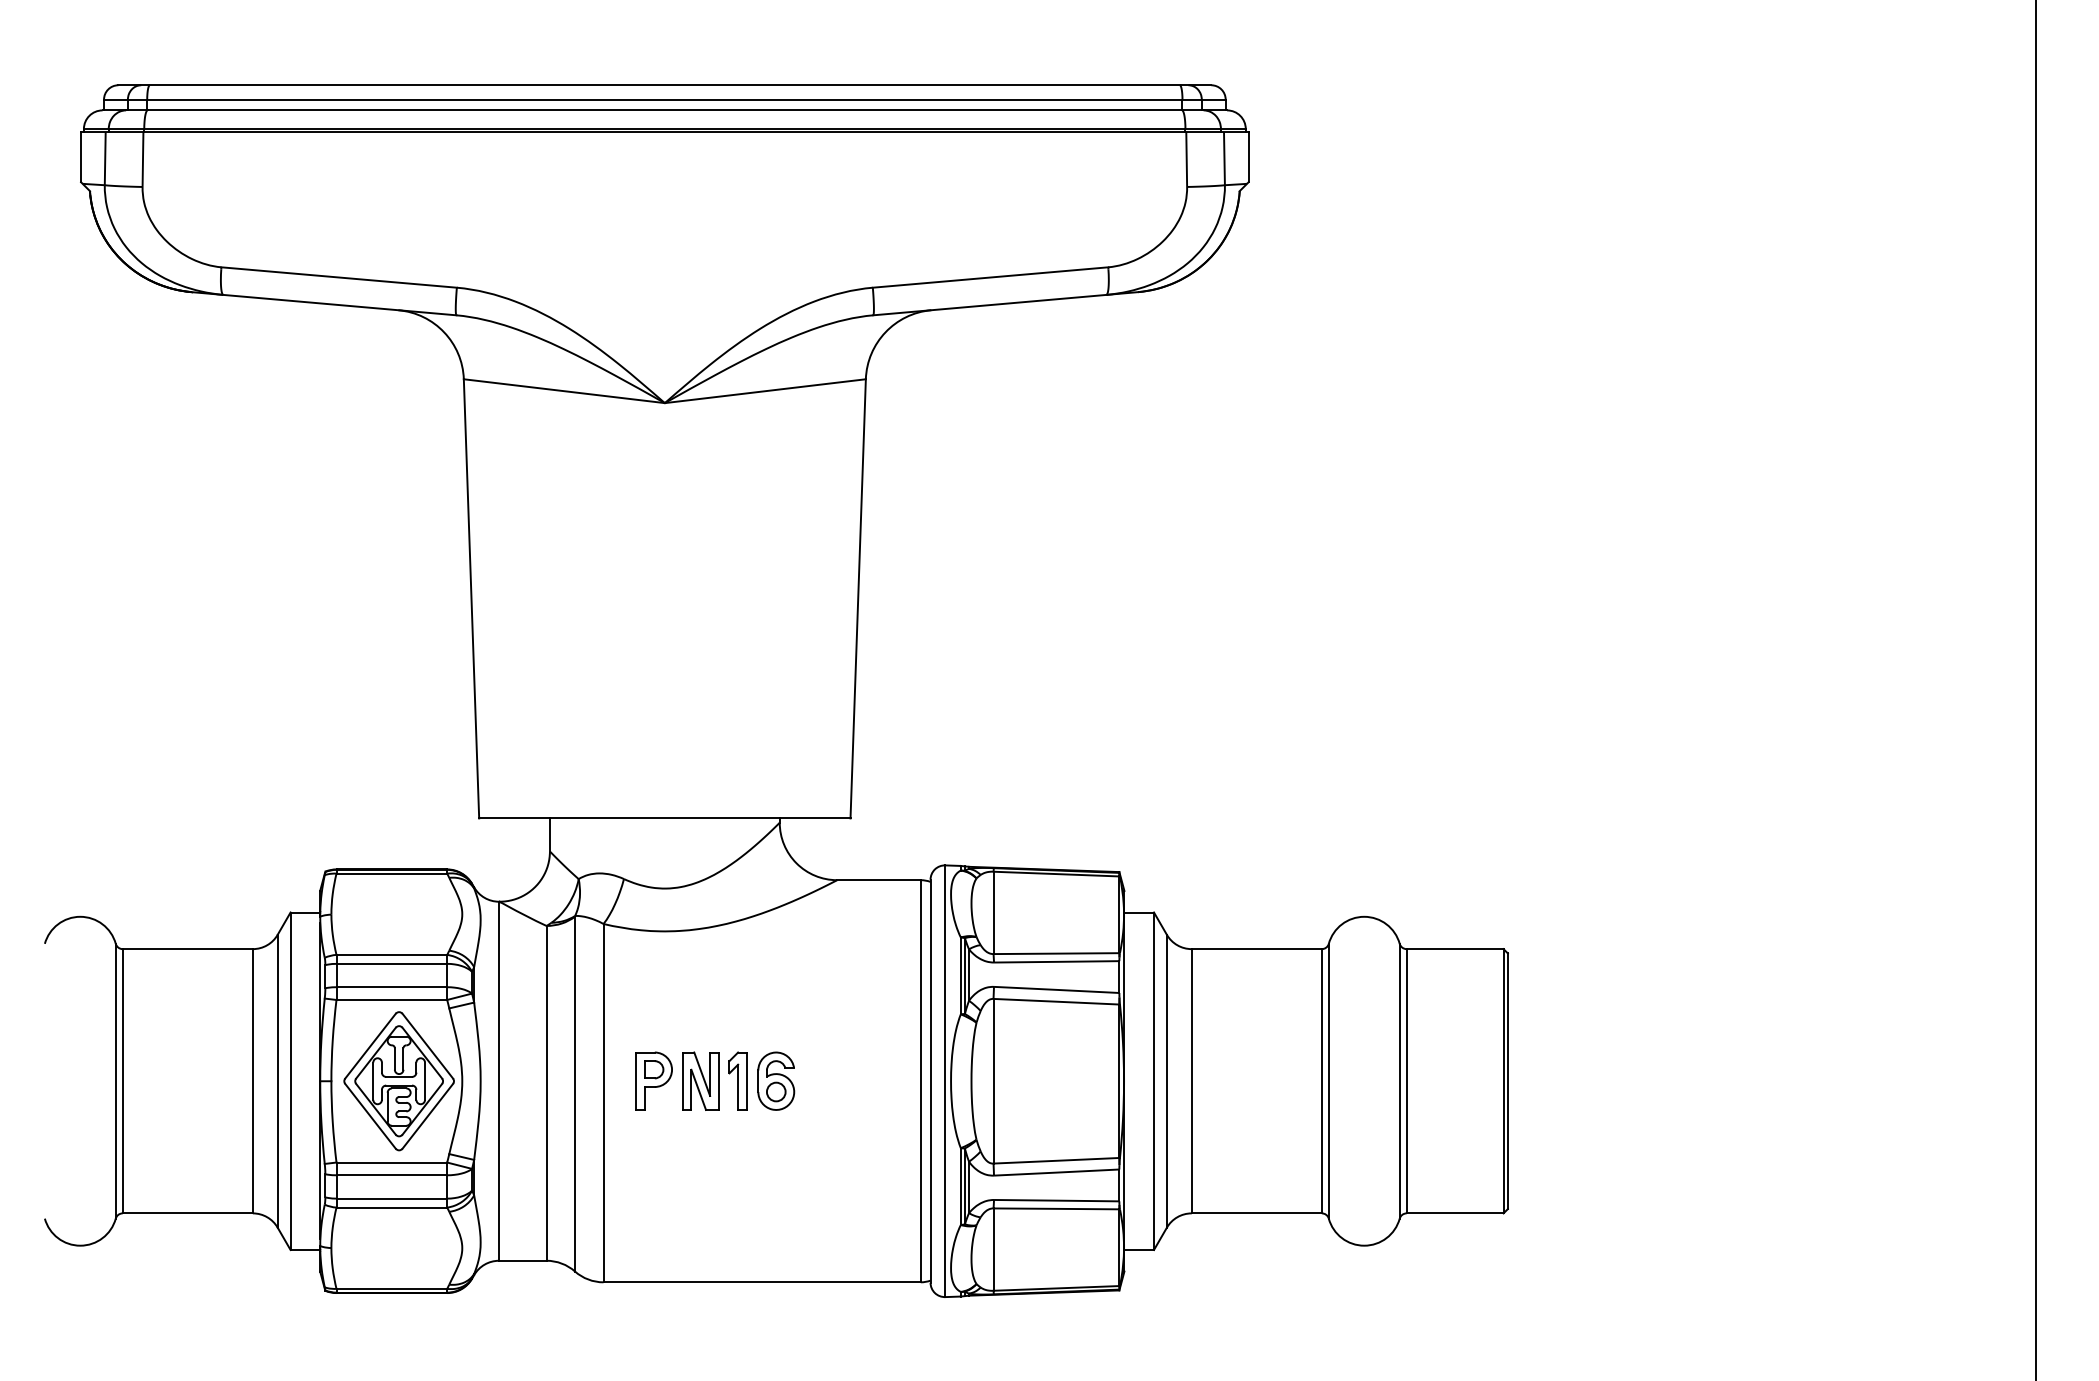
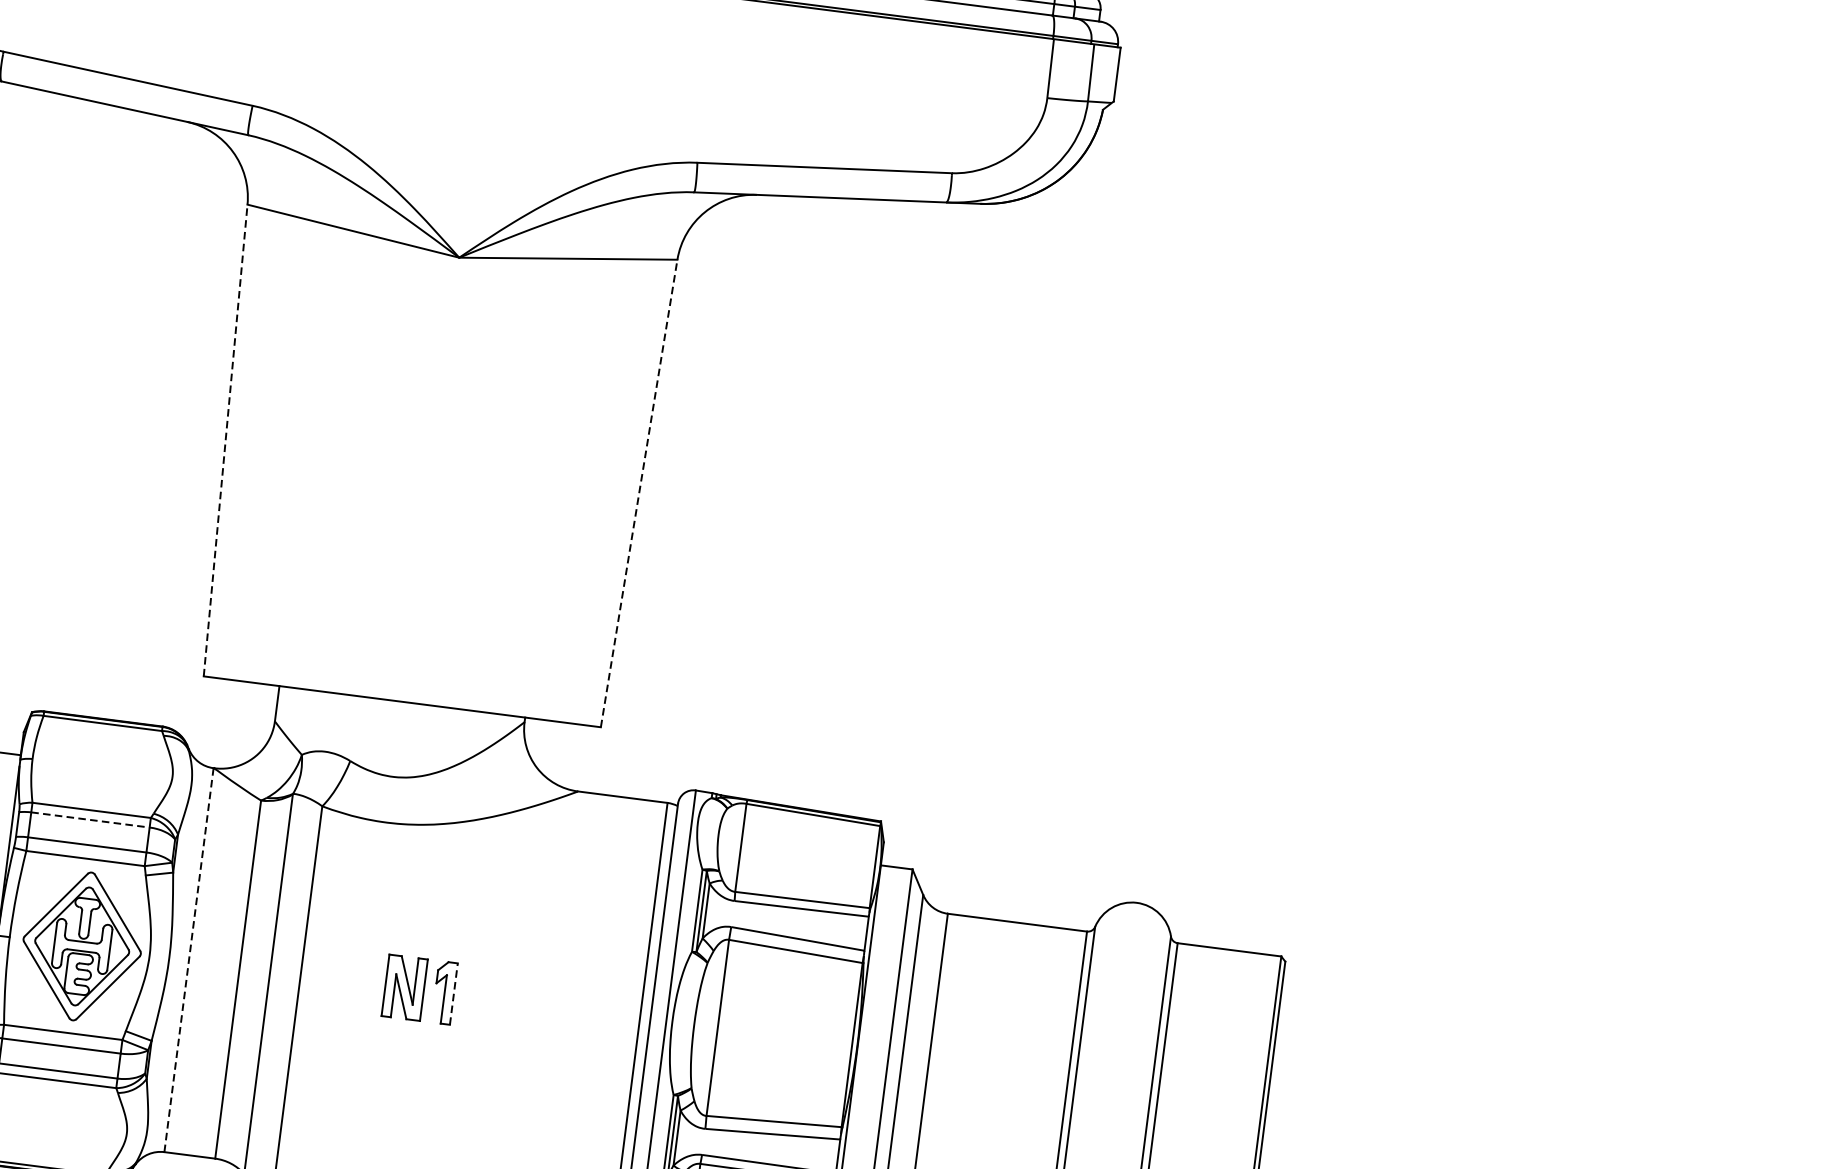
line: (471, 598) -> (225, 440), solid -> dashed
line: (858, 598) -> (639, 493), solid -> dashed
line: (392, 963) -> (91, 819), solid -> dashed
part: (653, 1080) -> (354, 980), removed
part: (776, 1080) -> (485, 997), removed
line: (499, 1081) -> (189, 960), solid -> dashed
line: (746, 1081) -> (453, 994), solid -> dashed

